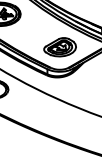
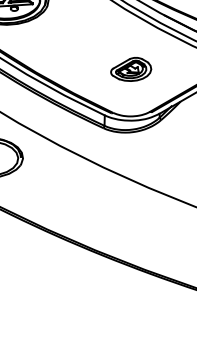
part: (59, 47) -> (129, 69), size x0.6

